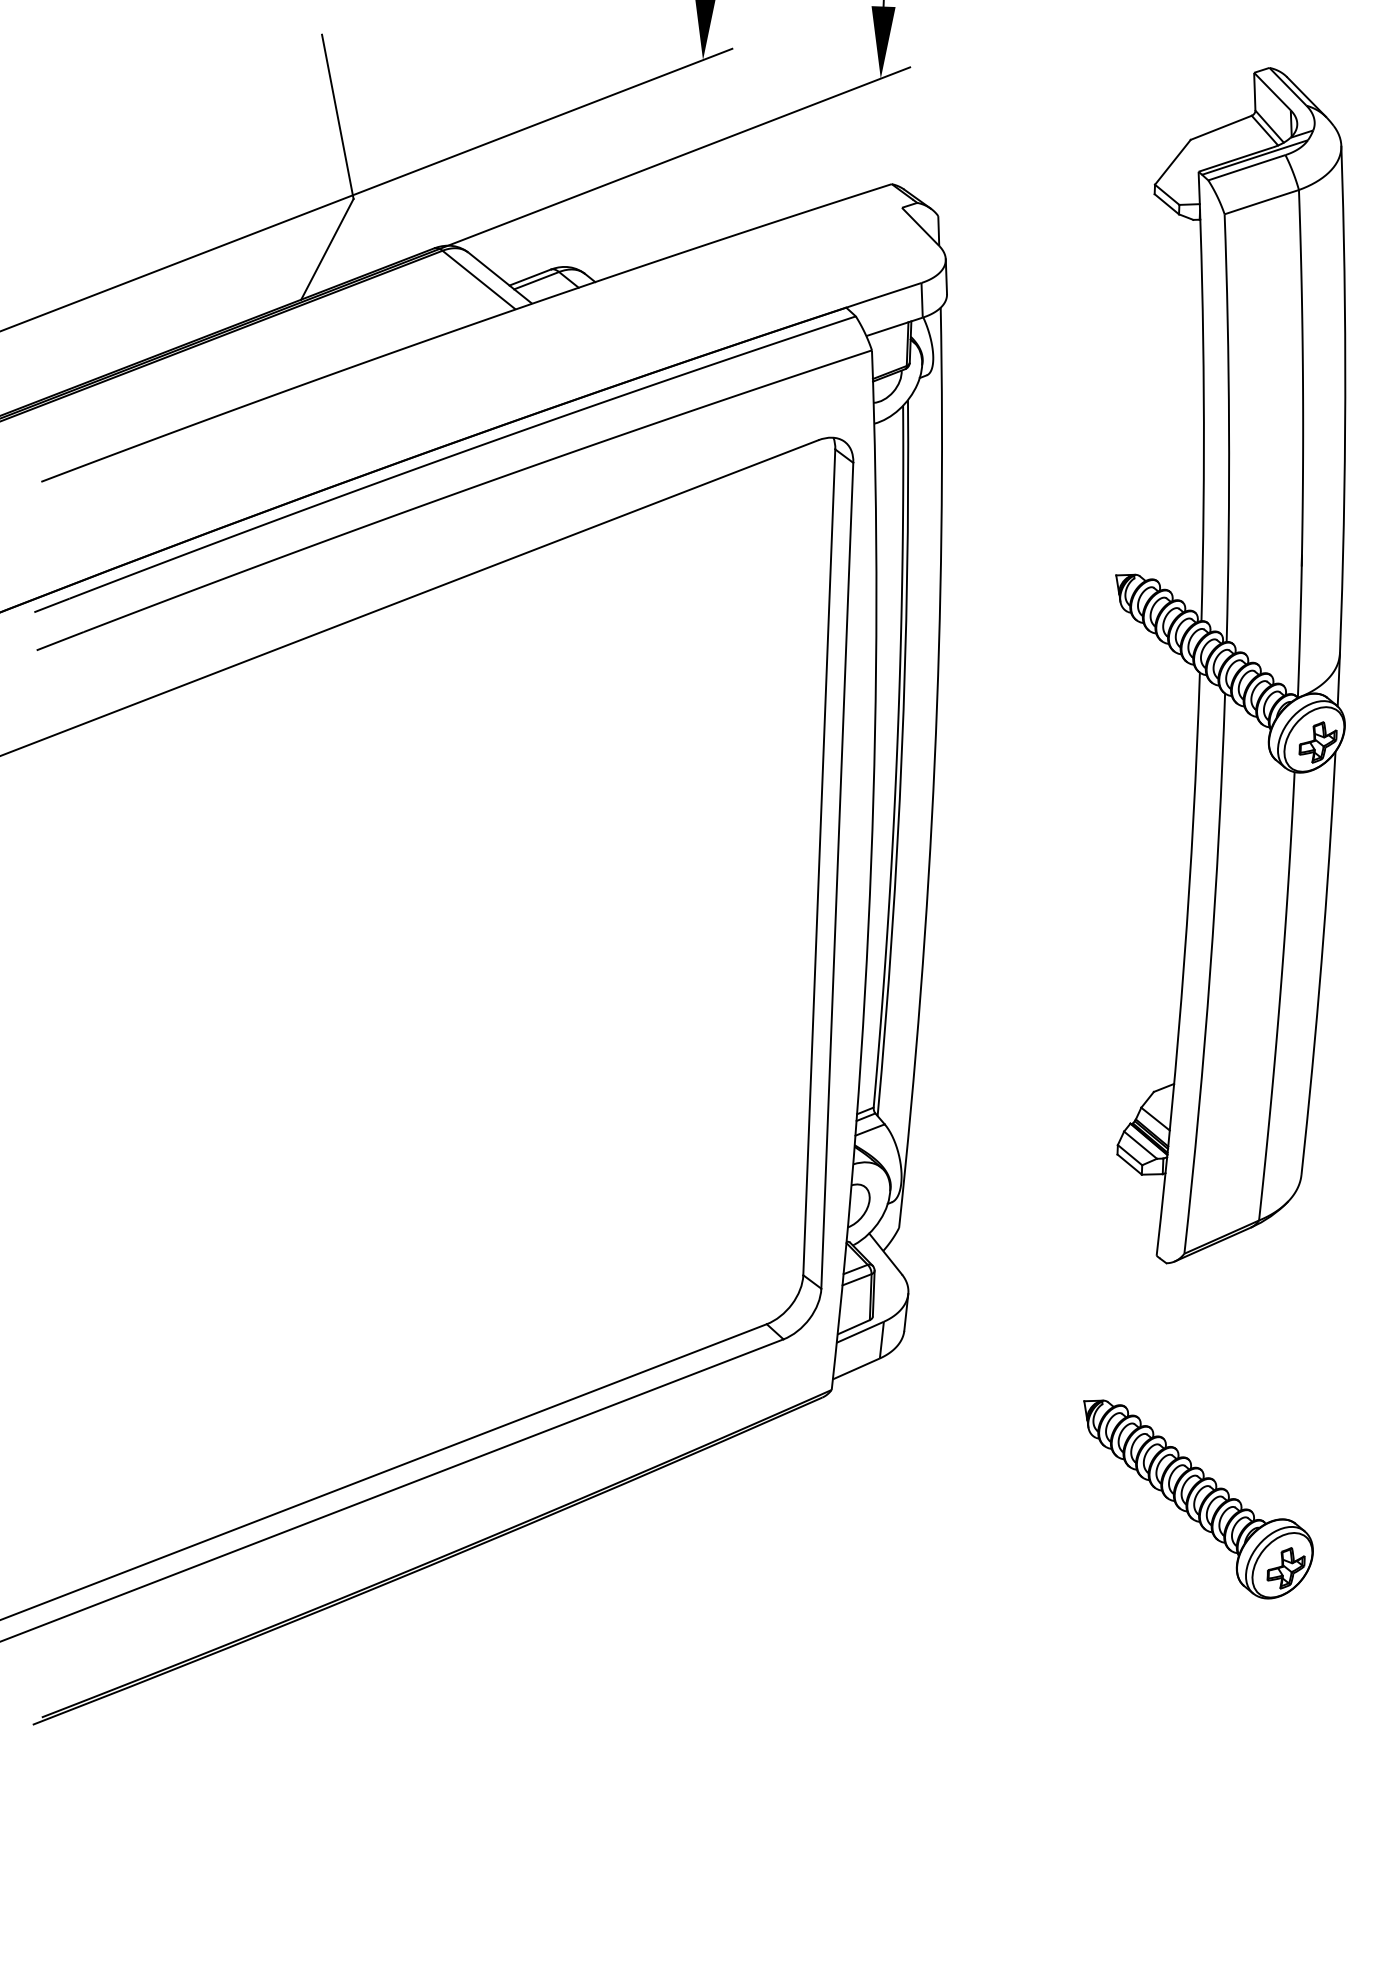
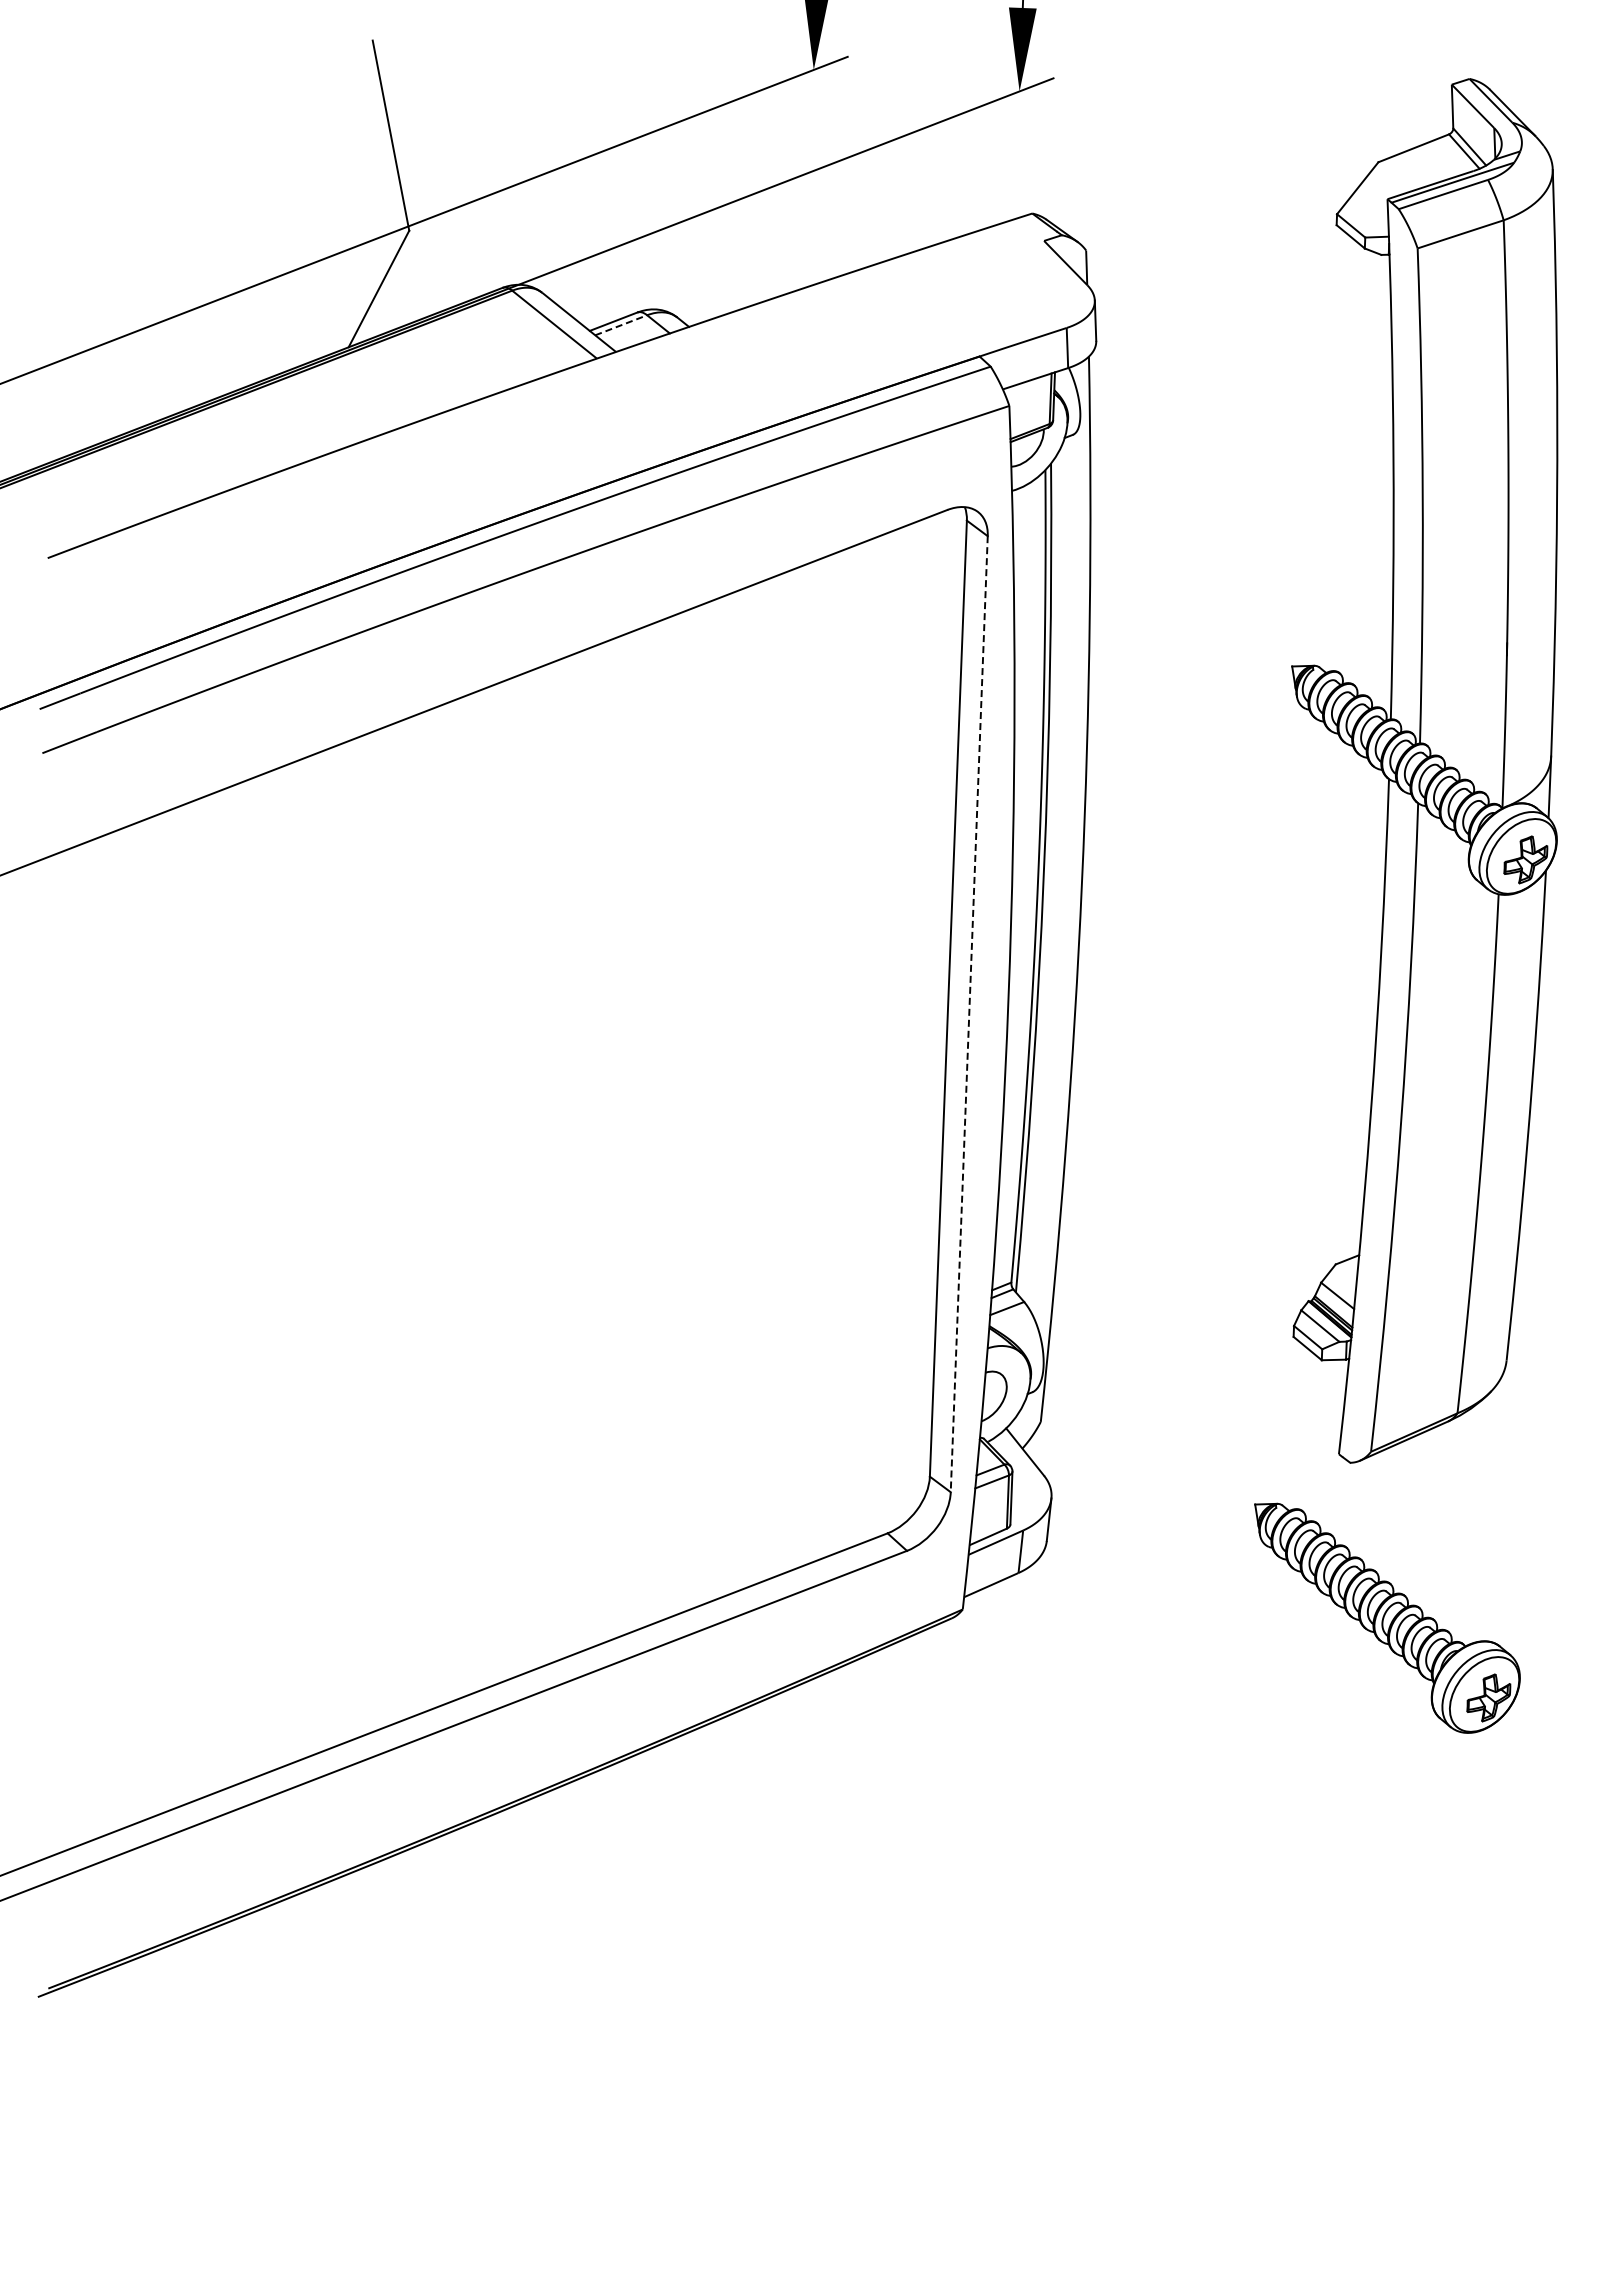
line: (536, 280) -> (621, 325), solid -> dashed
line: (837, 876) -> (969, 1014), solid -> dashed
part: (1198, 1498) -> (1387, 1617), moved

